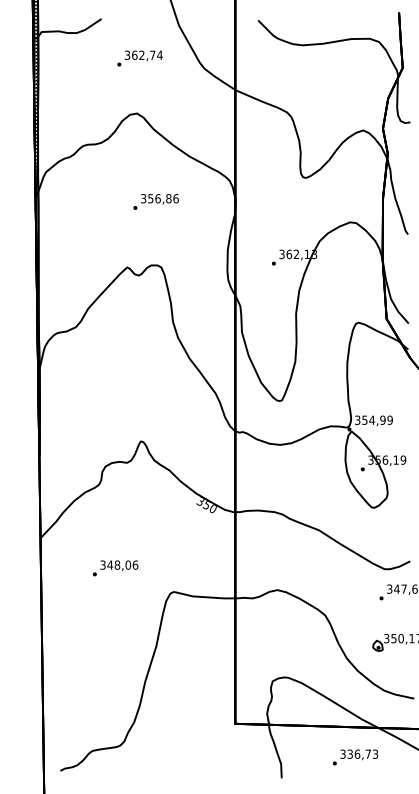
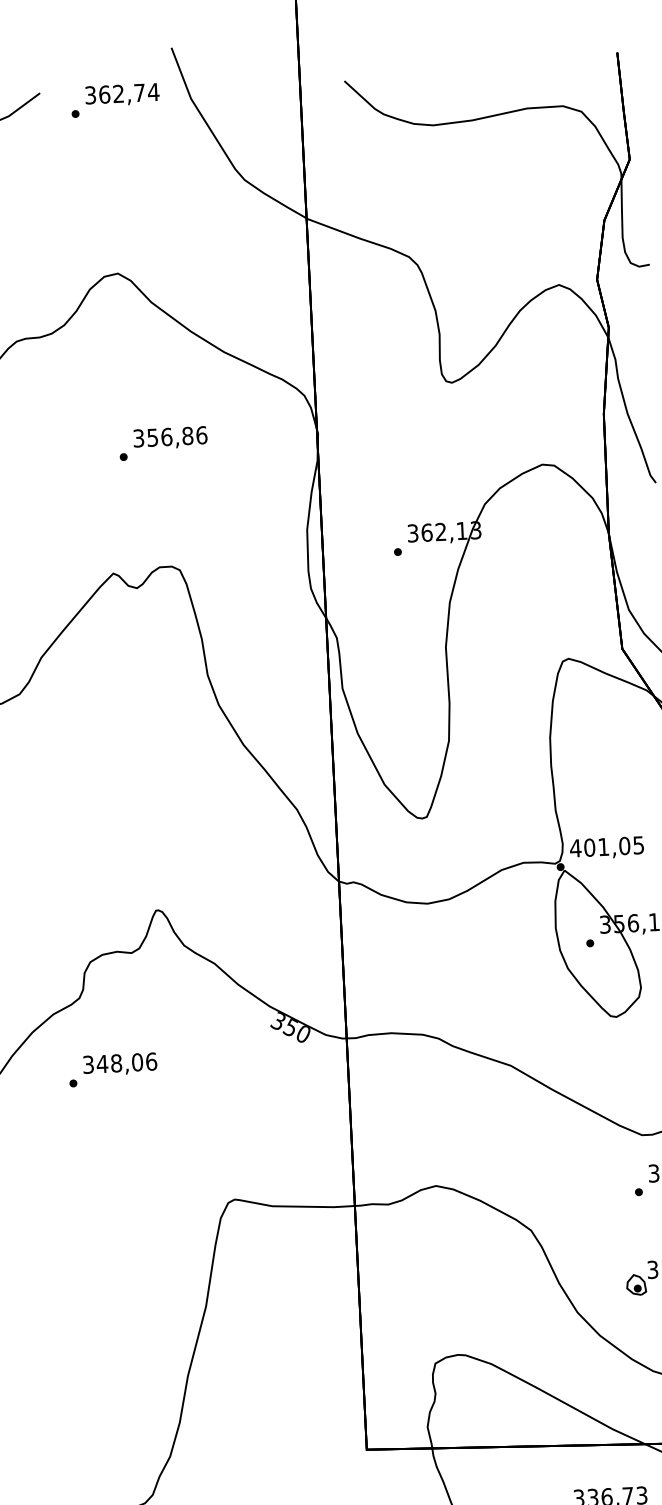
text: (139, 58) -> (114, 100), moved
text: (373, 419) -> (606, 845), 354,99 -> 401,05
text: (115, 568) -> (112, 1070), moved

